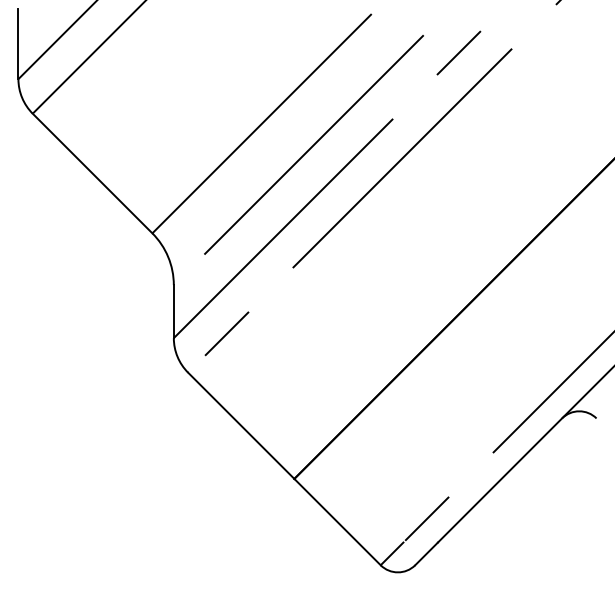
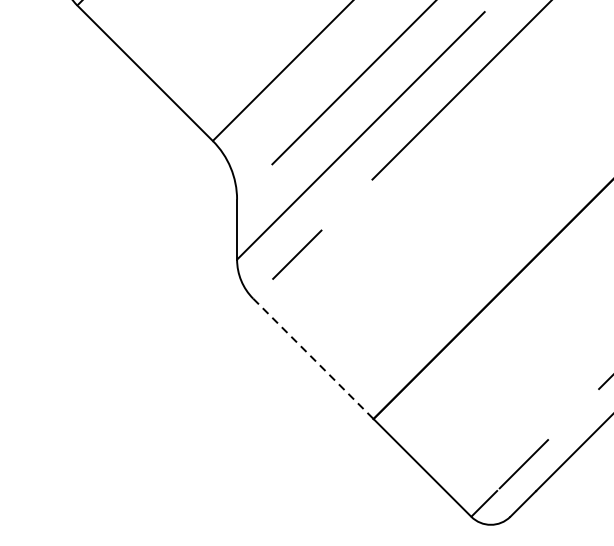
line: (241, 426) -> (313, 359), solid -> dashed

